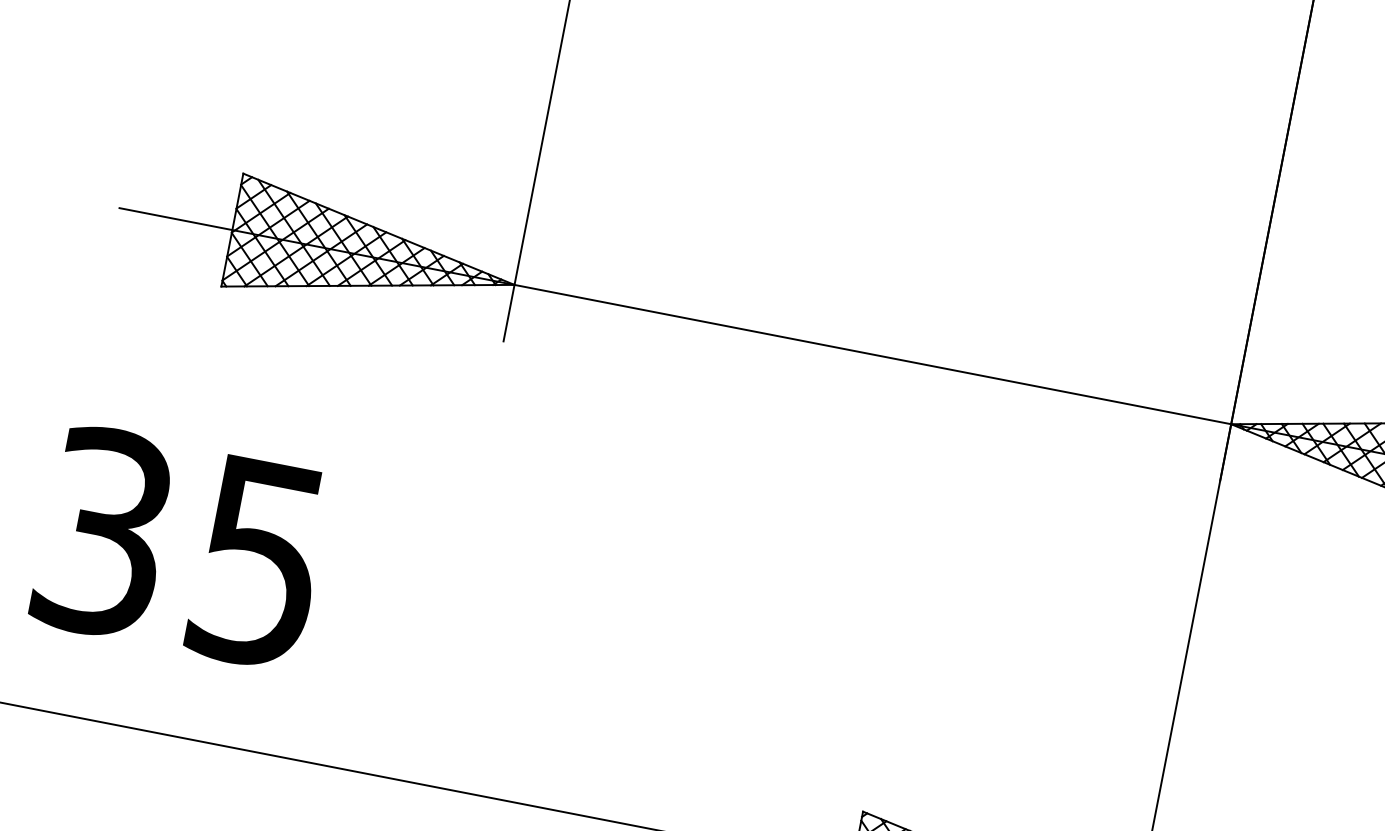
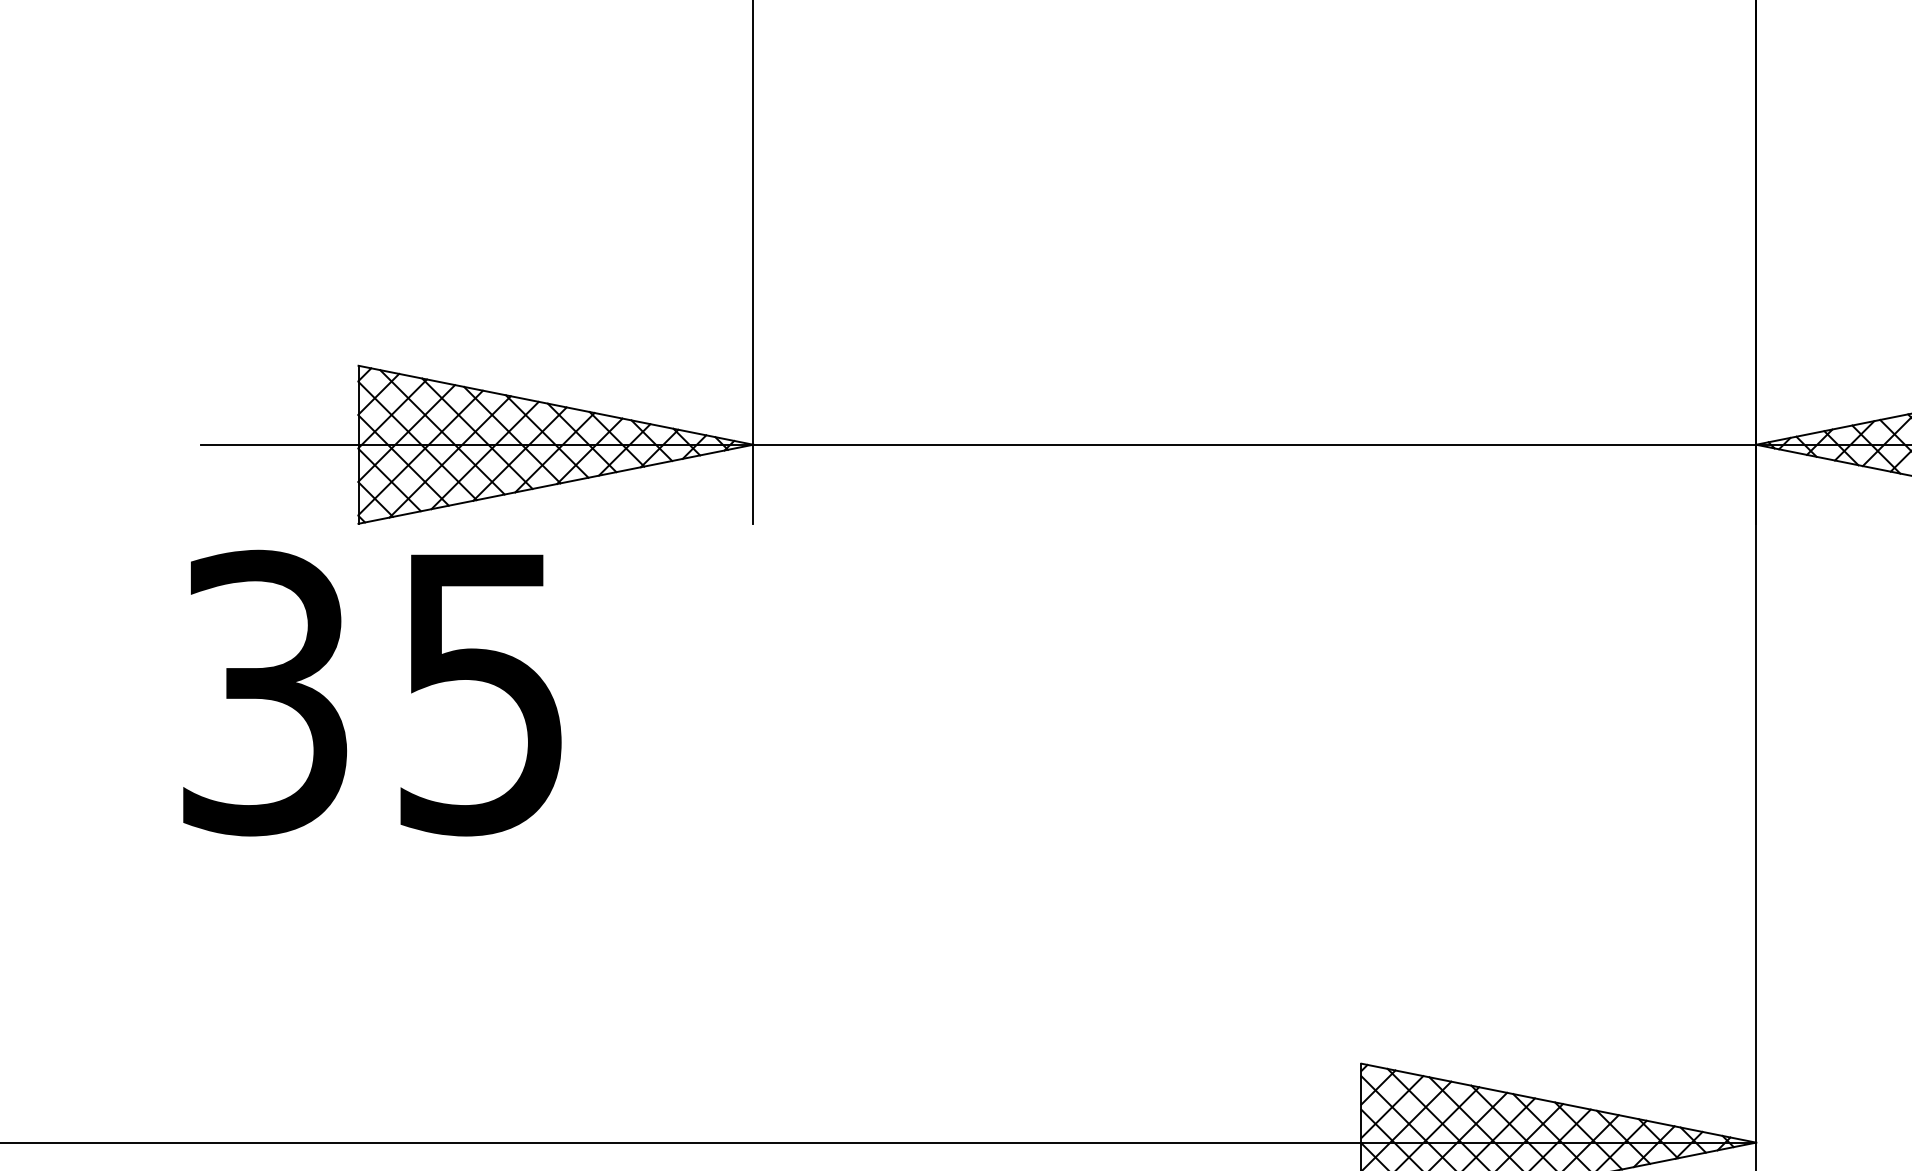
text: (181, 546) -> (372, 692), moved

